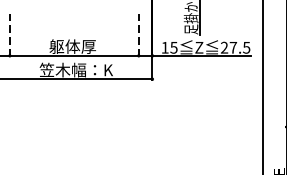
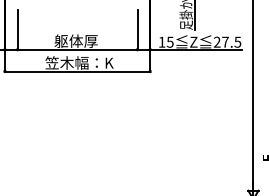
line: (9, 35) -> (17, 30), dashed -> solid
line: (138, 35) -> (137, 30), dashed -> solid

